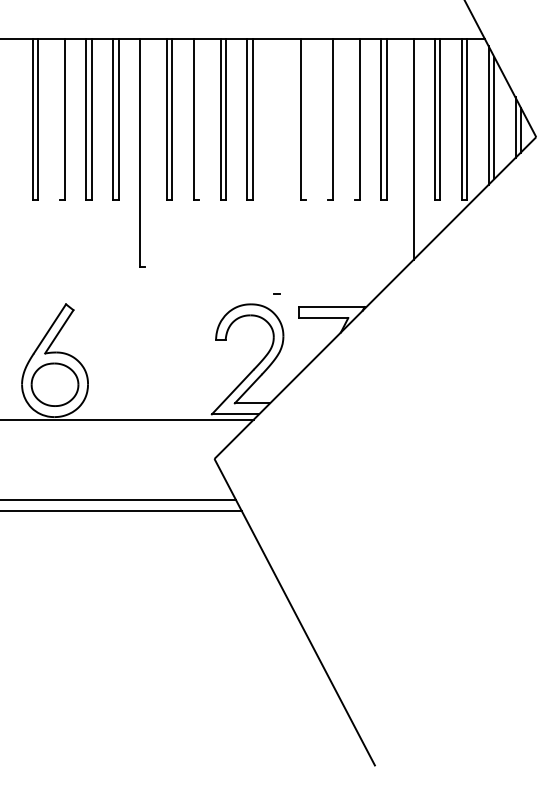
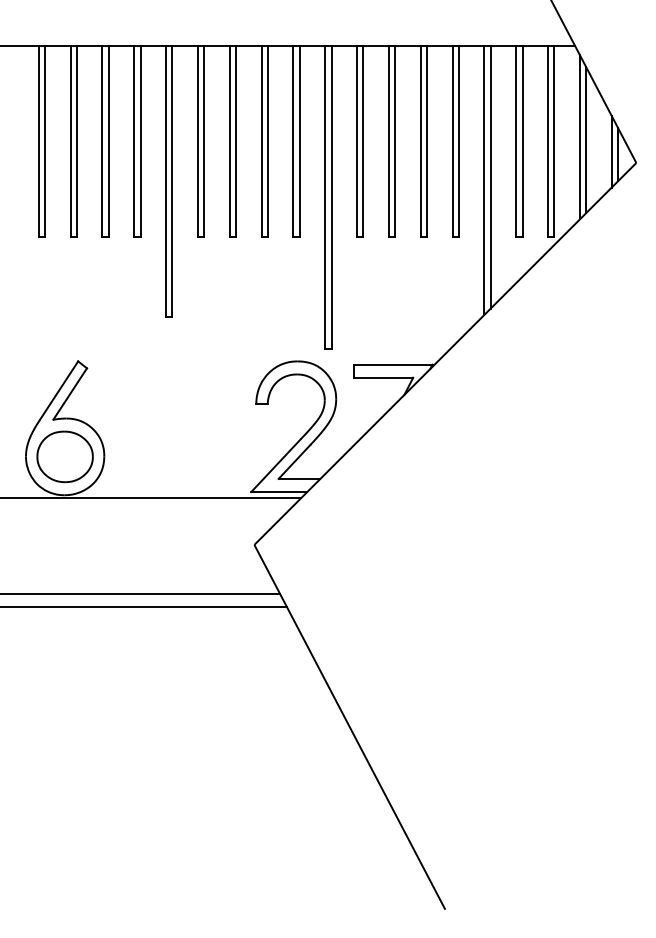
line: (59, 118) -> (70, 140), added
line: (199, 118) -> (236, 140), added
line: (306, 118) -> (363, 140), added
line: (327, 118) -> (388, 140), added
line: (354, 118) -> (420, 140), added
line: (408, 151) -> (484, 179), added
line: (145, 152) -> (172, 181), added
line: (274, 165) -> (325, 196), added
line: (279, 165) -> (331, 196), added

